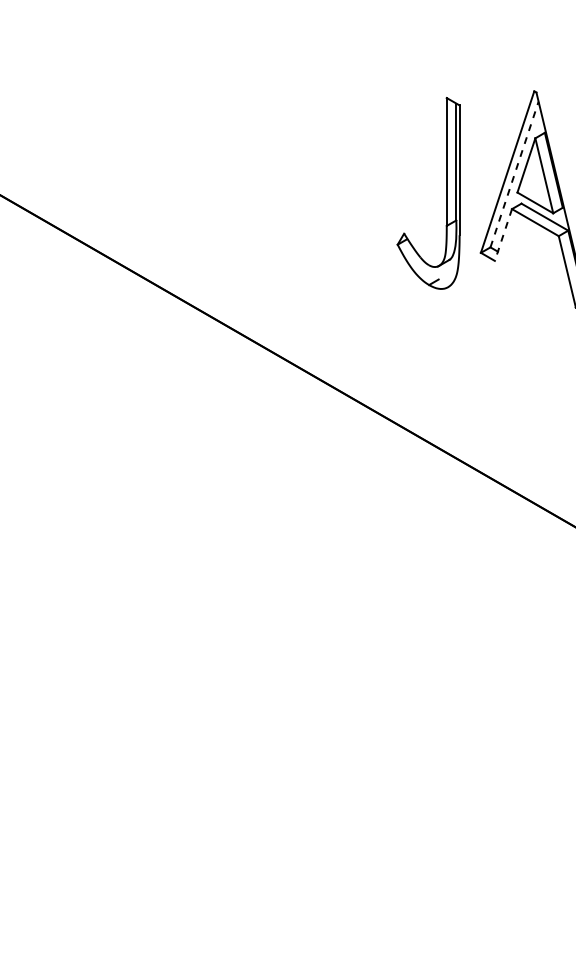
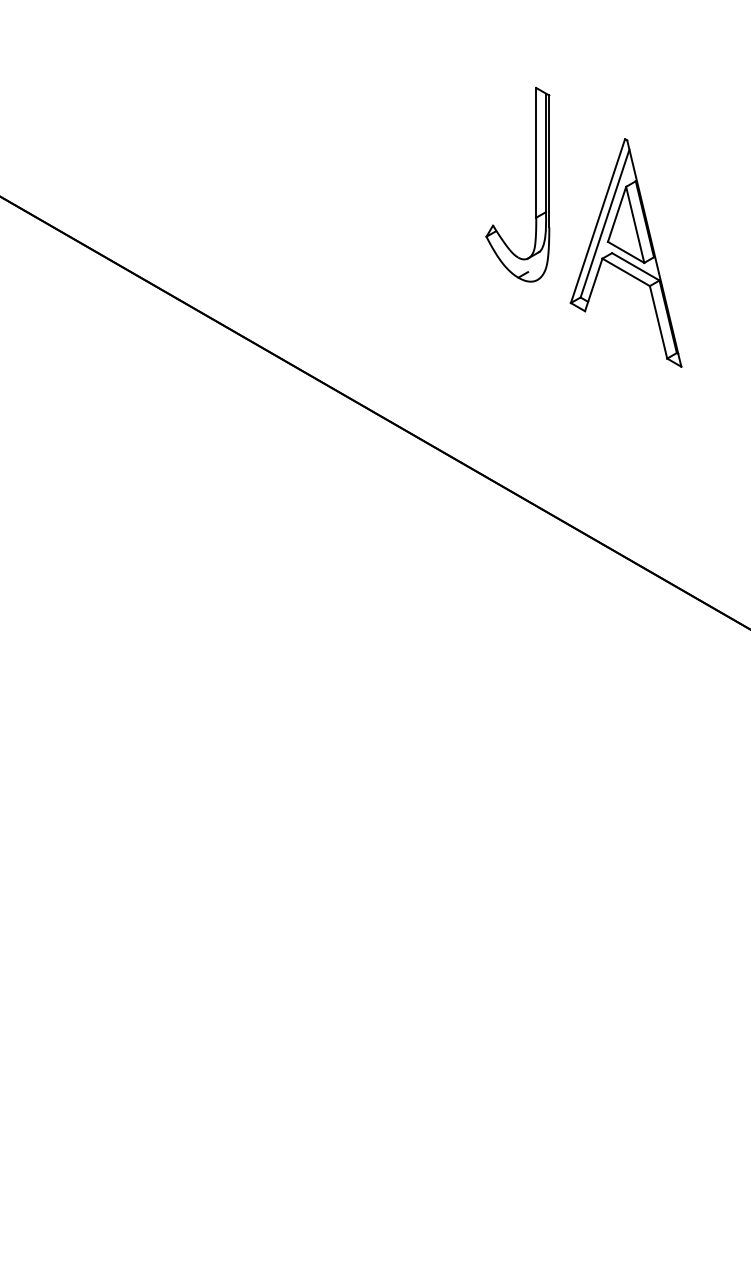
line: (515, 174) -> (605, 223), dashed -> solid
part: (446, 193) -> (535, 184), moved
line: (503, 234) -> (593, 284), dashed -> solid

